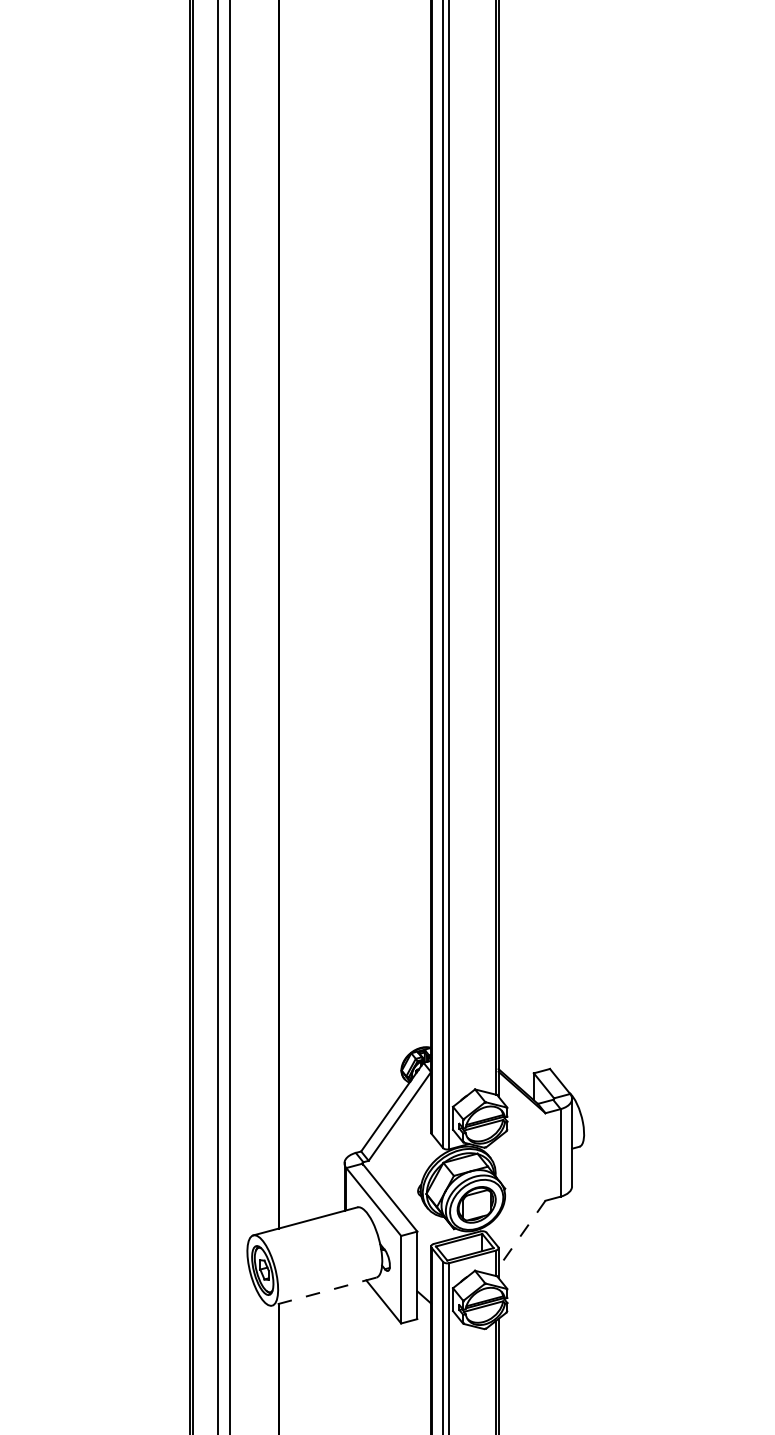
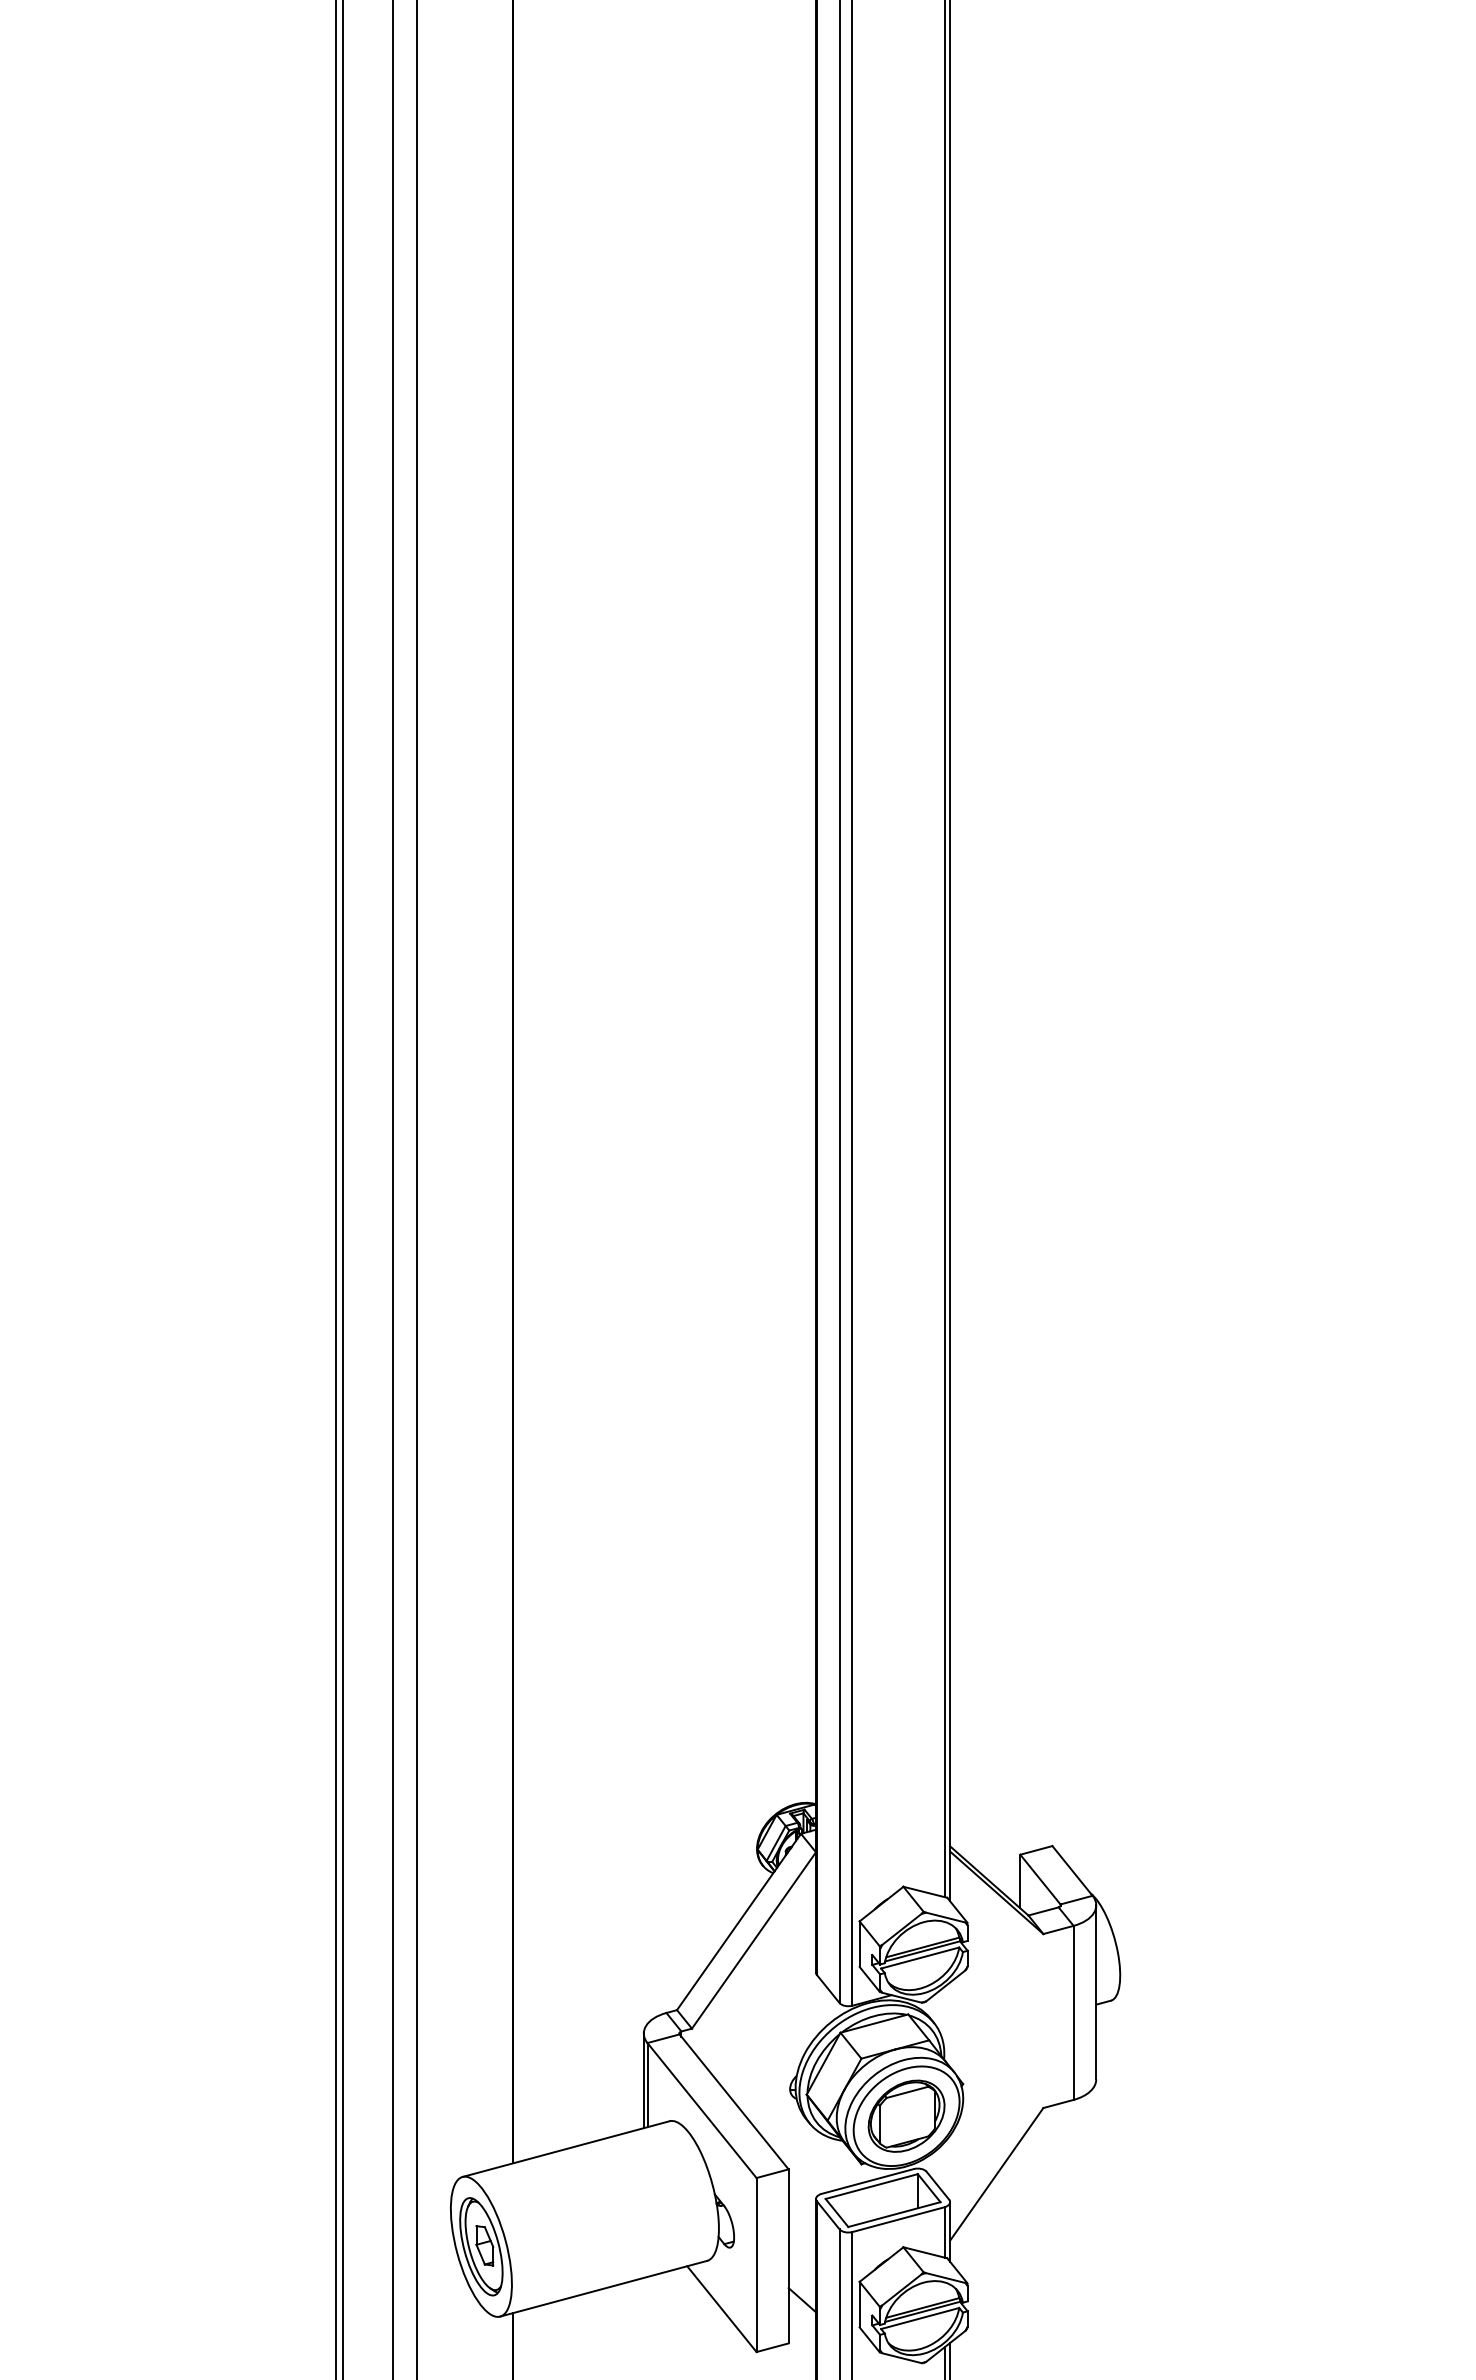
line: (522, 1234) -> (997, 2175), dashed -> solid
line: (324, 1291) -> (604, 2288), dashed -> solid

